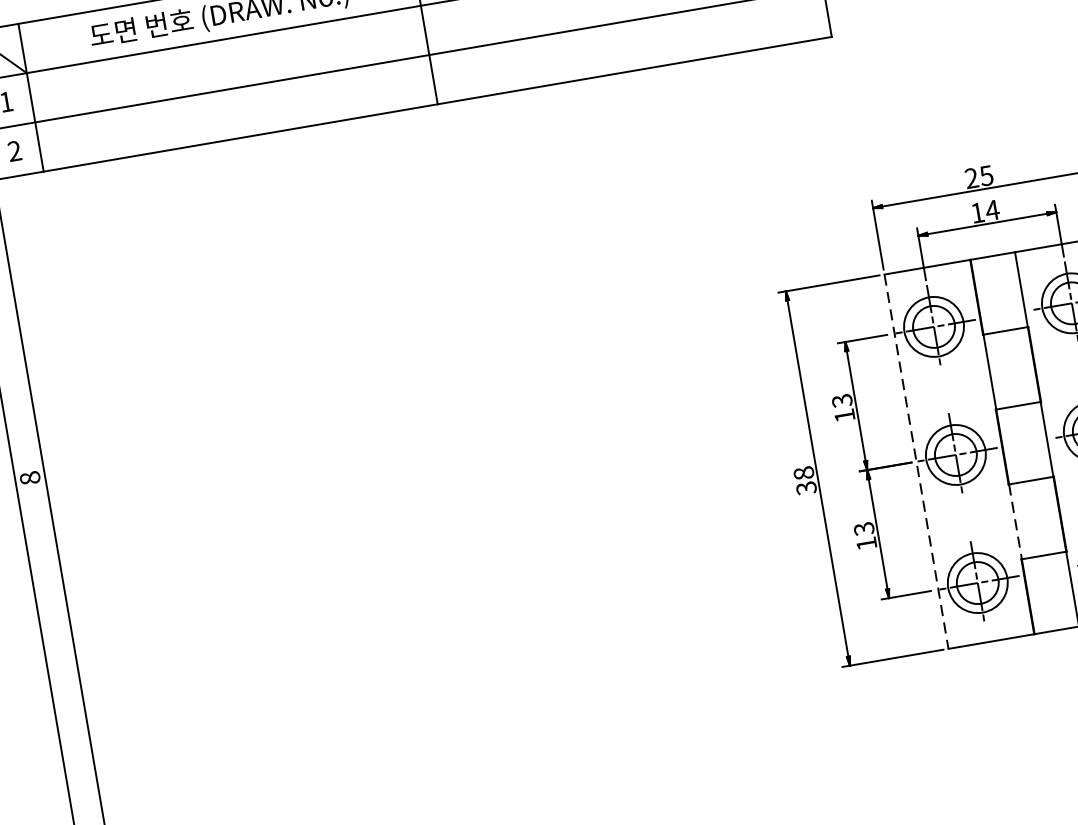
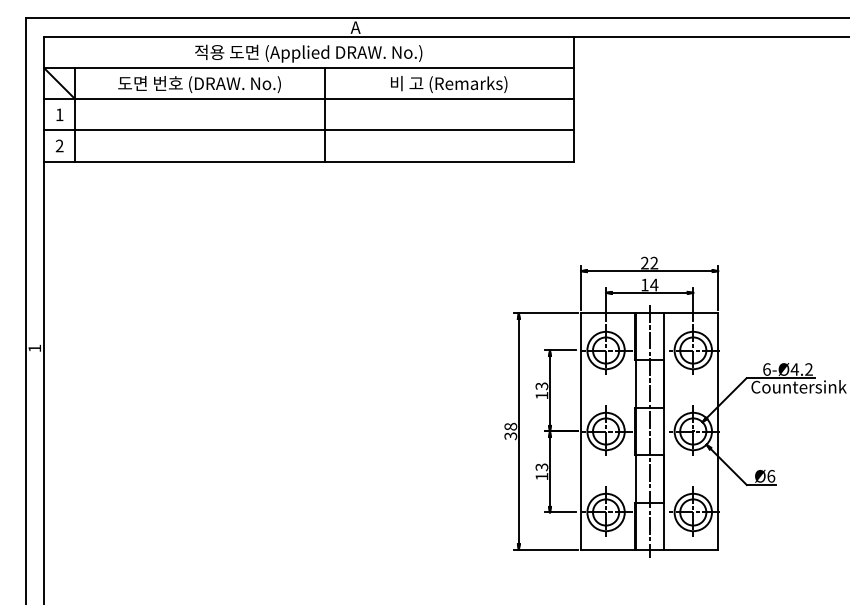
text: (986, 174) -> (654, 262), 25 -> 22
line: (1024, 443) -> (649, 431), added
line: (917, 463) -> (581, 432), dashed -> solid
text: (29, 478) -> (34, 348), 8 -> 1
line: (1015, 521) -> (635, 478), dashed -> solid

